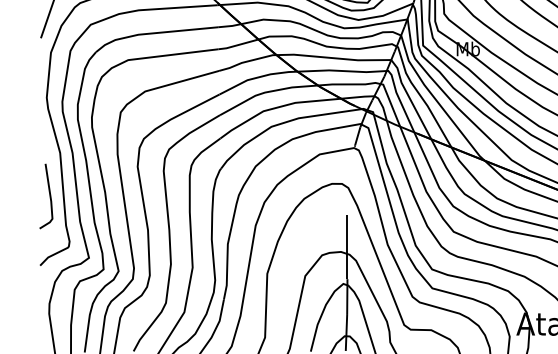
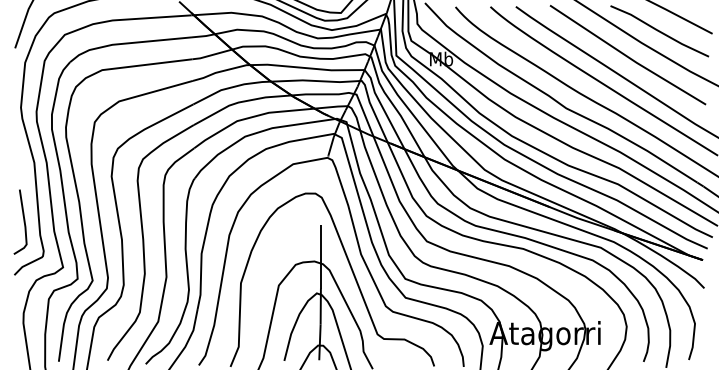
line: (49, 195) -> (23, 221), moved

